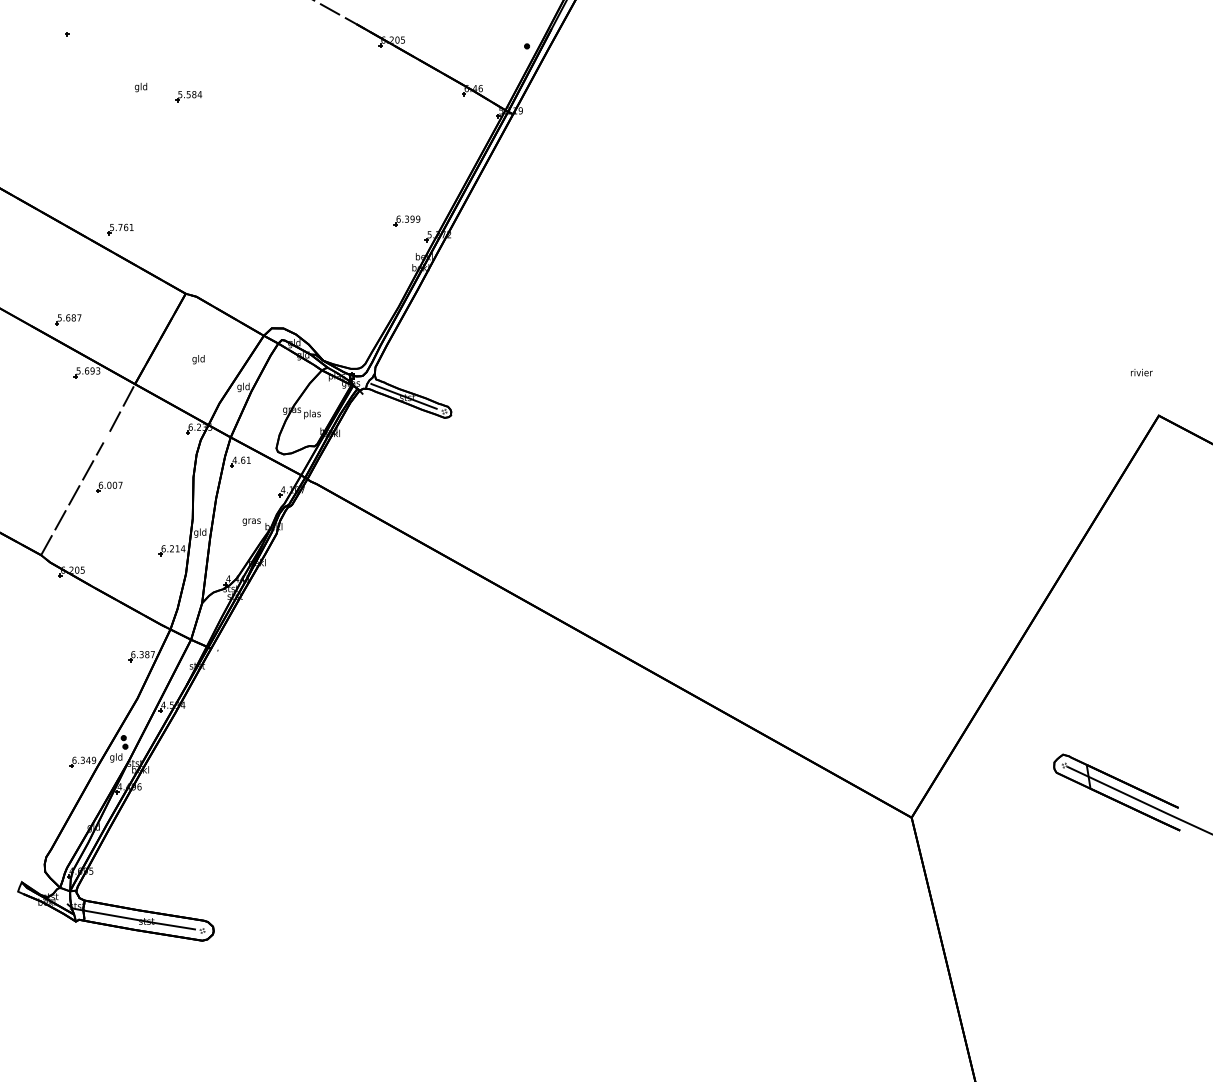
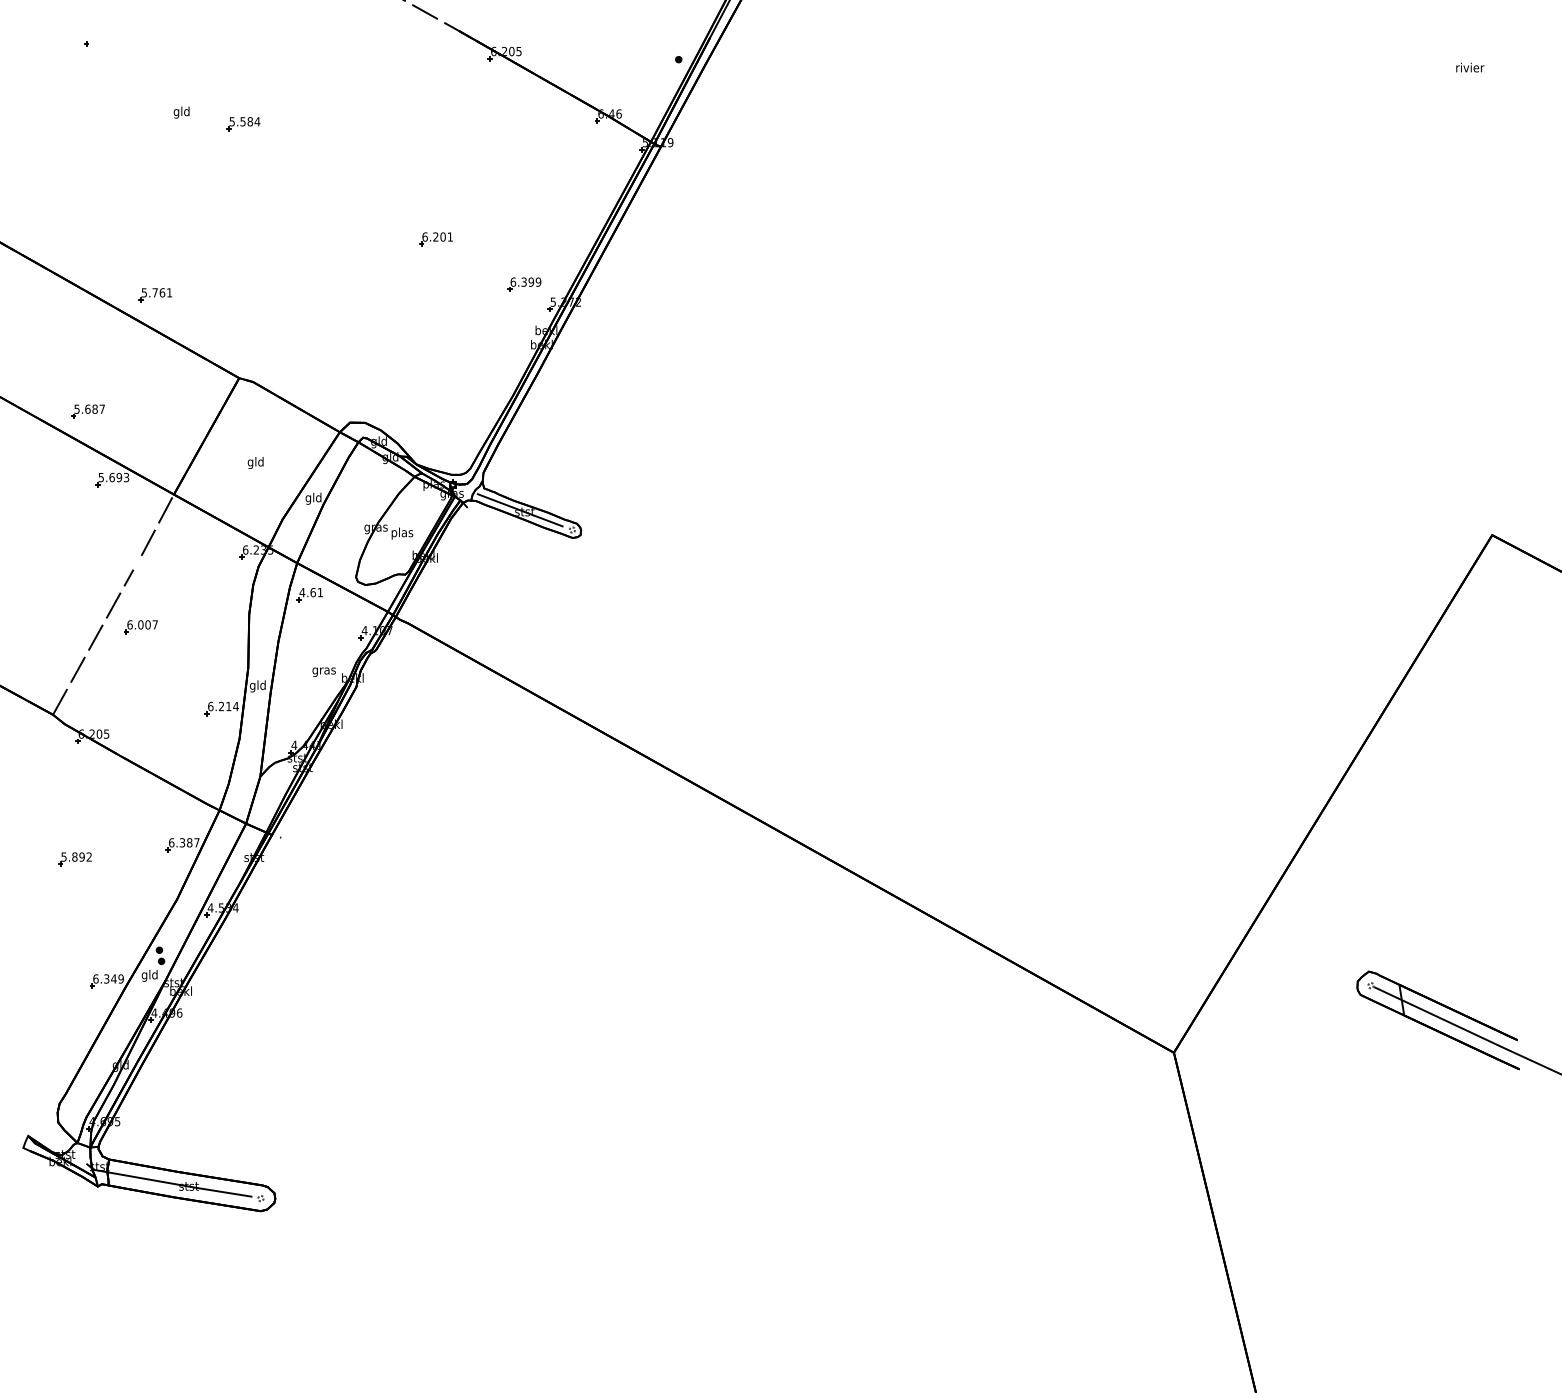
part: (338, 185) -> (435, 238), added
text: (1141, 372) -> (1469, 67), moved
part: (58, 667) -> (75, 859), added

